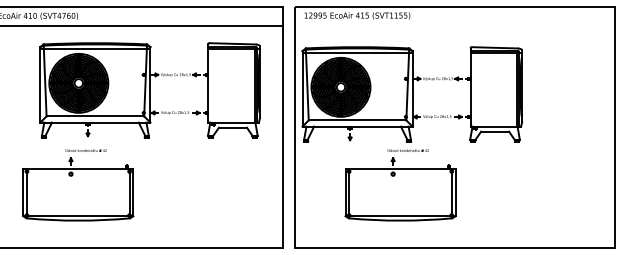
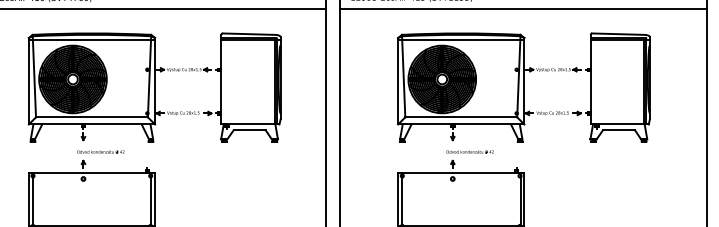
line: (454, 26) -> (523, 9), added
part: (149, 90) -> (154, 87), moved
part: (412, 94) -> (524, 87), moved

